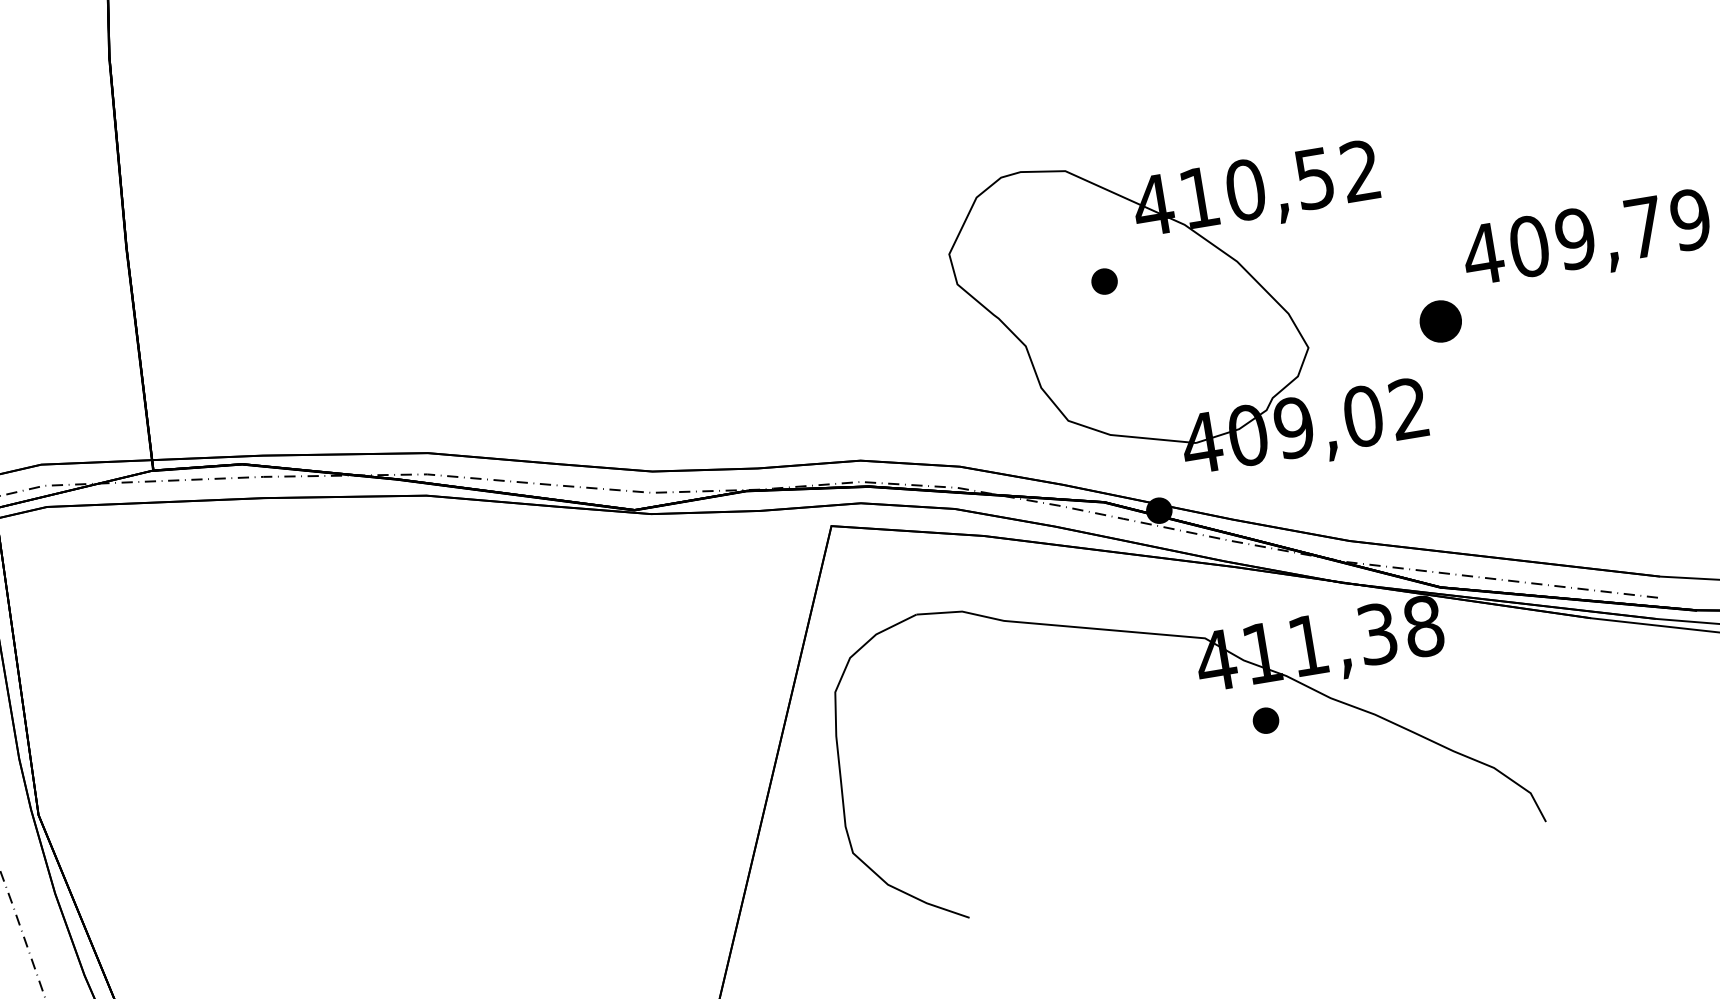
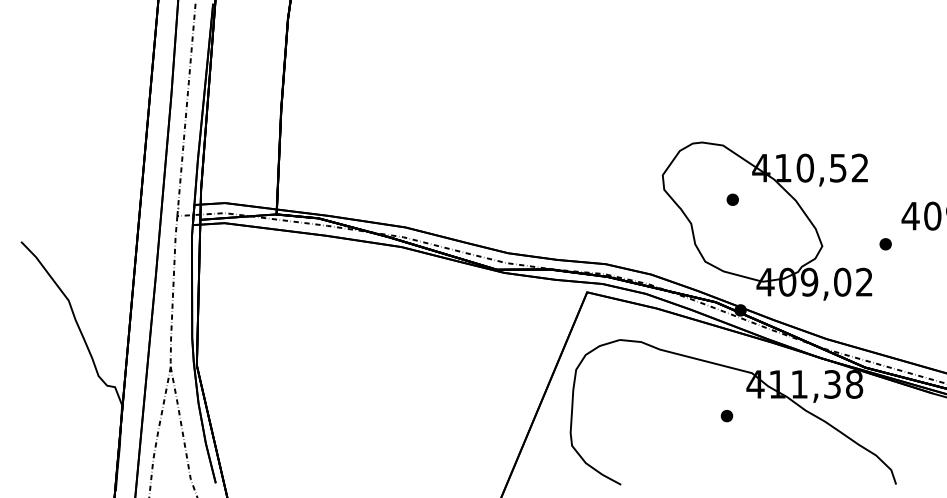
part: (1440, 322) -> (885, 244), size x0.62
part: (1265, 721) -> (726, 416), moved

